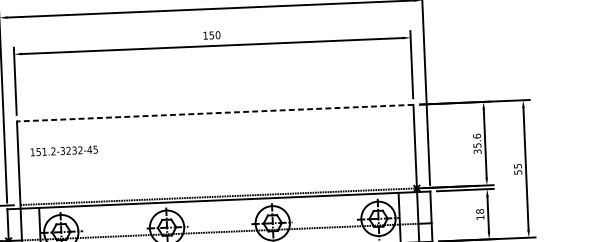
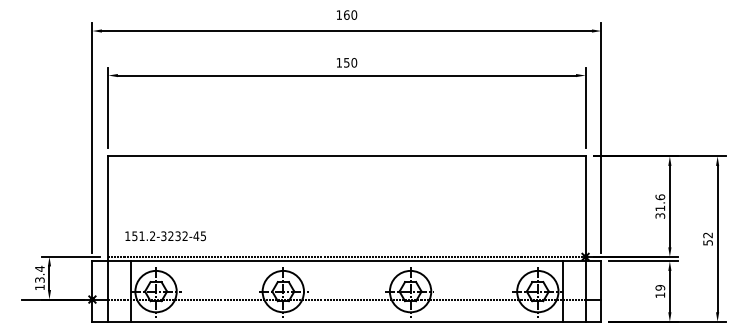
line: (214, 113) -> (346, 156), dashed -> solid
text: (477, 145) -> (660, 208), 35.6 -> 31.6
text: (64, 151) -> (165, 236), moved
text: (517, 166) -> (707, 235), 55 -> 52
text: (480, 211) -> (660, 287), 18 -> 19

